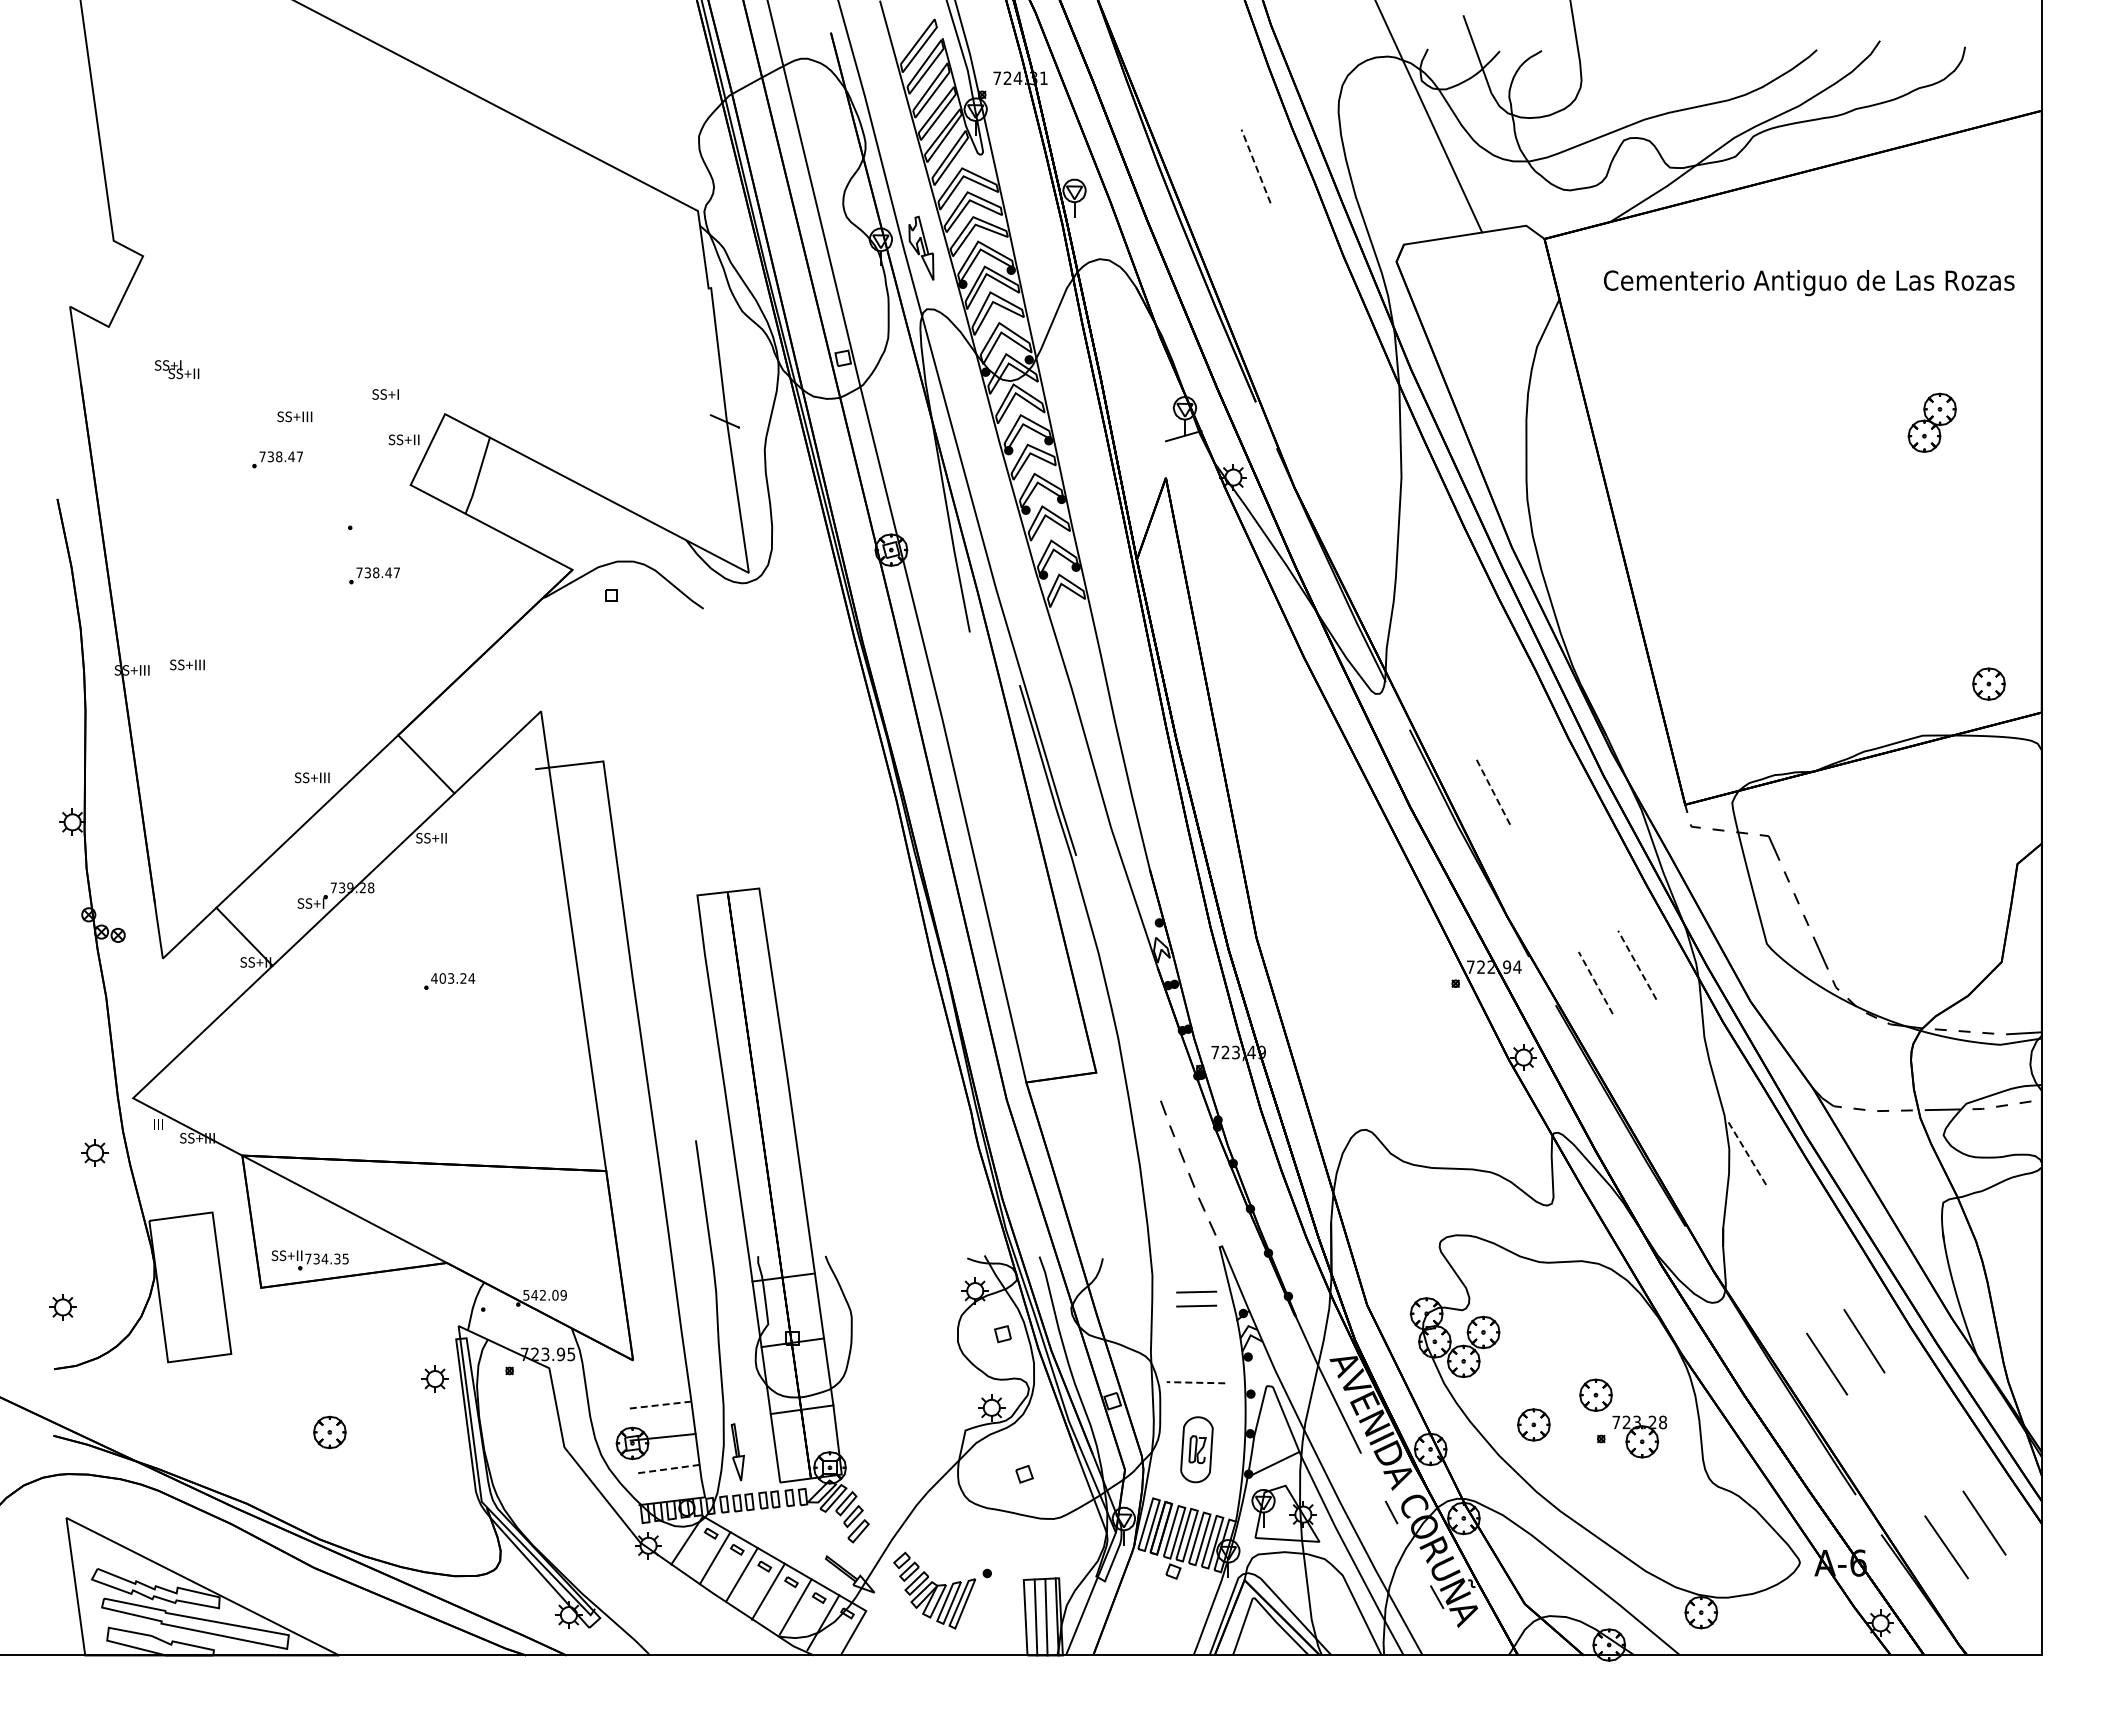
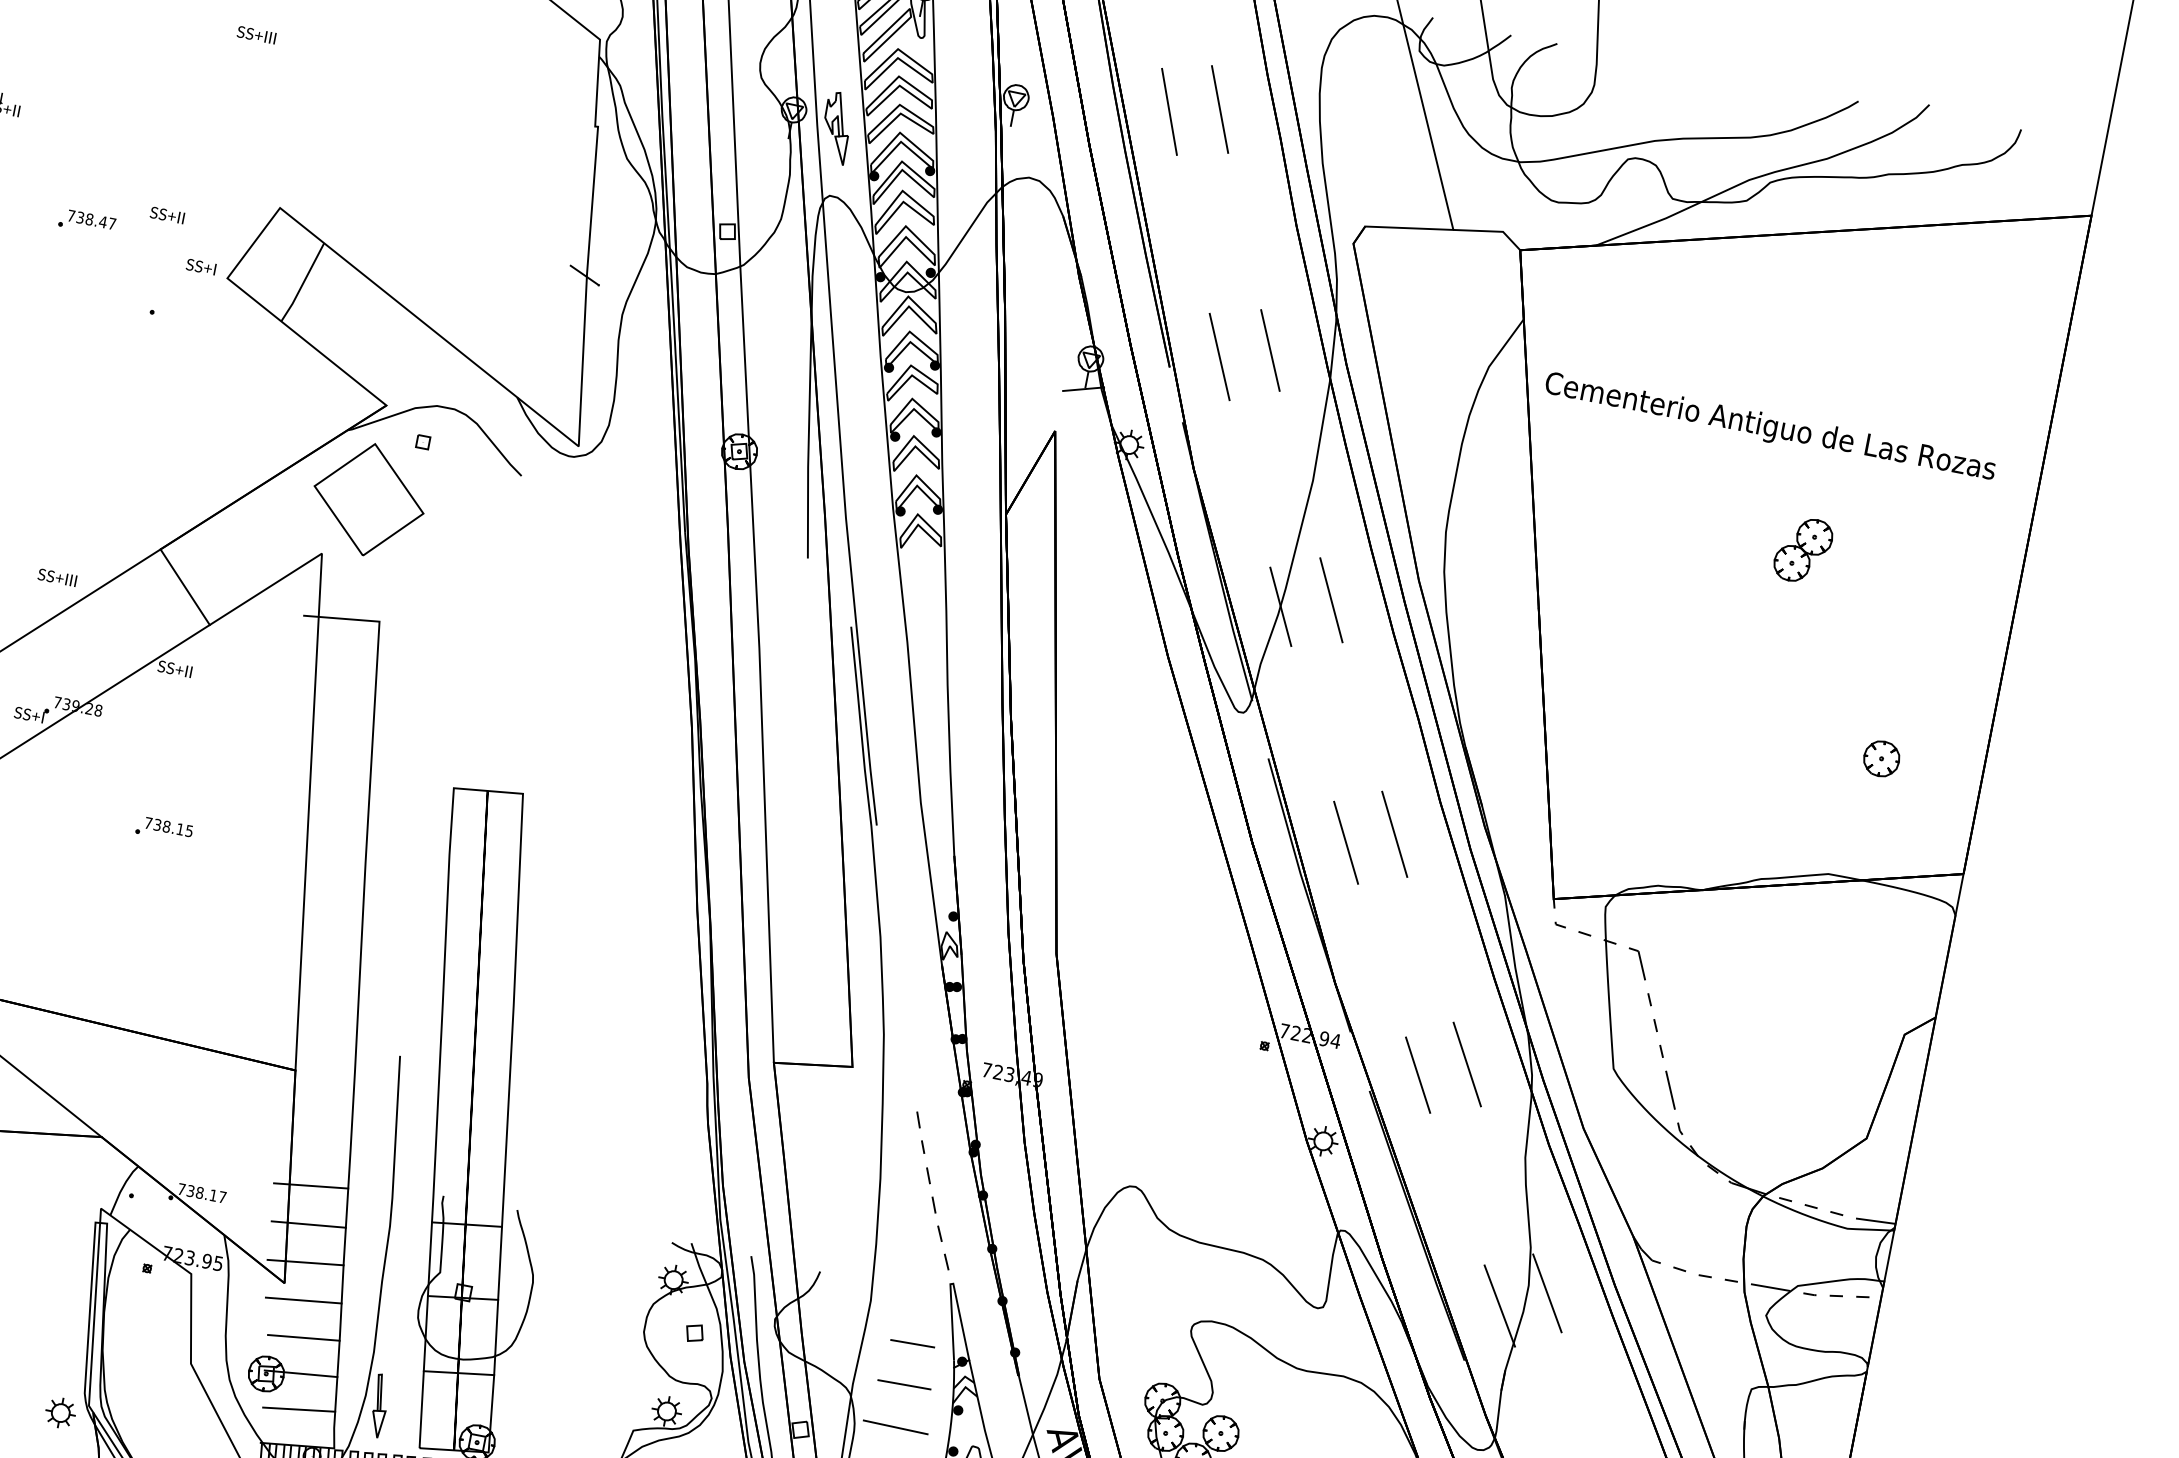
line: (1256, 166) -> (1220, 109), dashed -> solid
line: (1211, 176) -> (1169, 111), added
text: (1809, 283) -> (1770, 428), moved
line: (1341, 370) -> (1270, 350), added
line: (1298, 384) -> (1220, 357), added
text: (385, 394) -> (201, 266), moved
text: (294, 416) -> (256, 34), moved
part: (1931, 422) -> (1802, 549), moved
text: (403, 439) -> (166, 214), moved
part: (374, 575) -> (168, 369), removed
line: (1438, 579) -> (1331, 600), added
line: (1394, 593) -> (1280, 606), added
part: (573, 655) -> (369, 499), added
part: (1988, 683) -> (1881, 758), moved
line: (1533, 774) -> (1394, 833), added
line: (1492, 790) -> (1346, 842), dashed -> solid
line: (1637, 964) -> (1467, 1063), dashed -> solid
text: (453, 978) -> (169, 827), 403.24 -> 738.15
line: (1595, 982) -> (1417, 1074), dashed -> solid
line: (1746, 1152) -> (1546, 1292), dashed -> solid
line: (1707, 1172) -> (1499, 1306), added
line: (639, 1270) -> (310, 1186), added
line: (1196, 1291) -> (915, 1327), removed
text: (544, 1294) -> (201, 1192), 542.09 -> 738.17
line: (644, 1304) -> (308, 1224), added
line: (648, 1338) -> (306, 1262), added
line: (1196, 1343) -> (904, 1384), added
line: (652, 1372) -> (303, 1300), added
part: (434, 1378) -> (60, 1412), moved
line: (1195, 1382) -> (895, 1427), dashed -> solid
line: (658, 1405) -> (302, 1337), dashed -> solid
line: (667, 1469) -> (299, 1409), dashed -> solid

